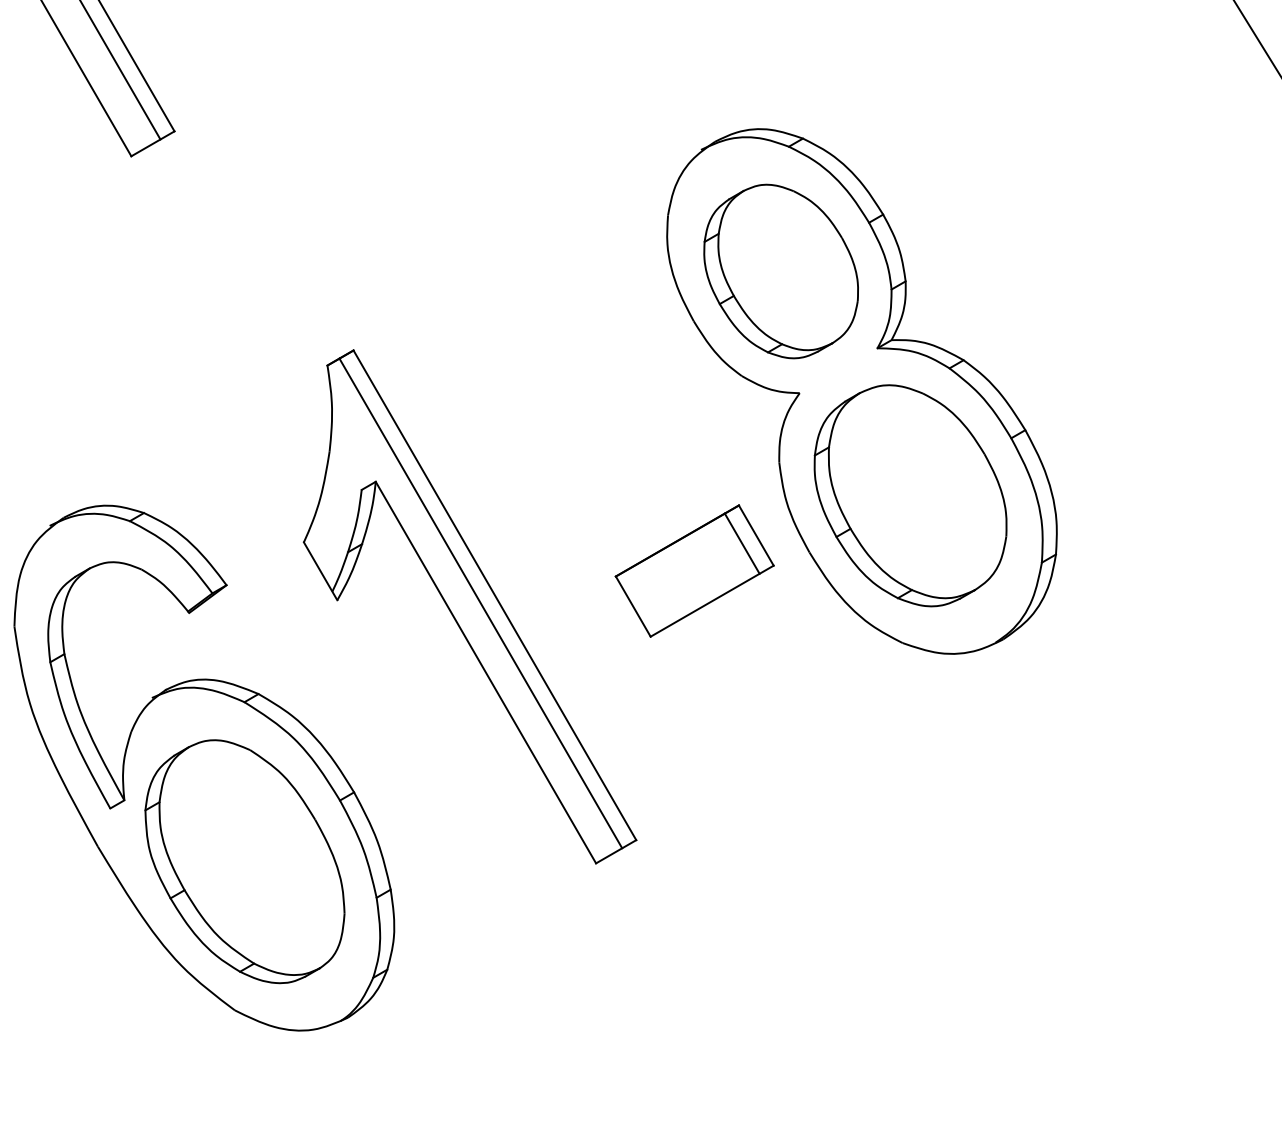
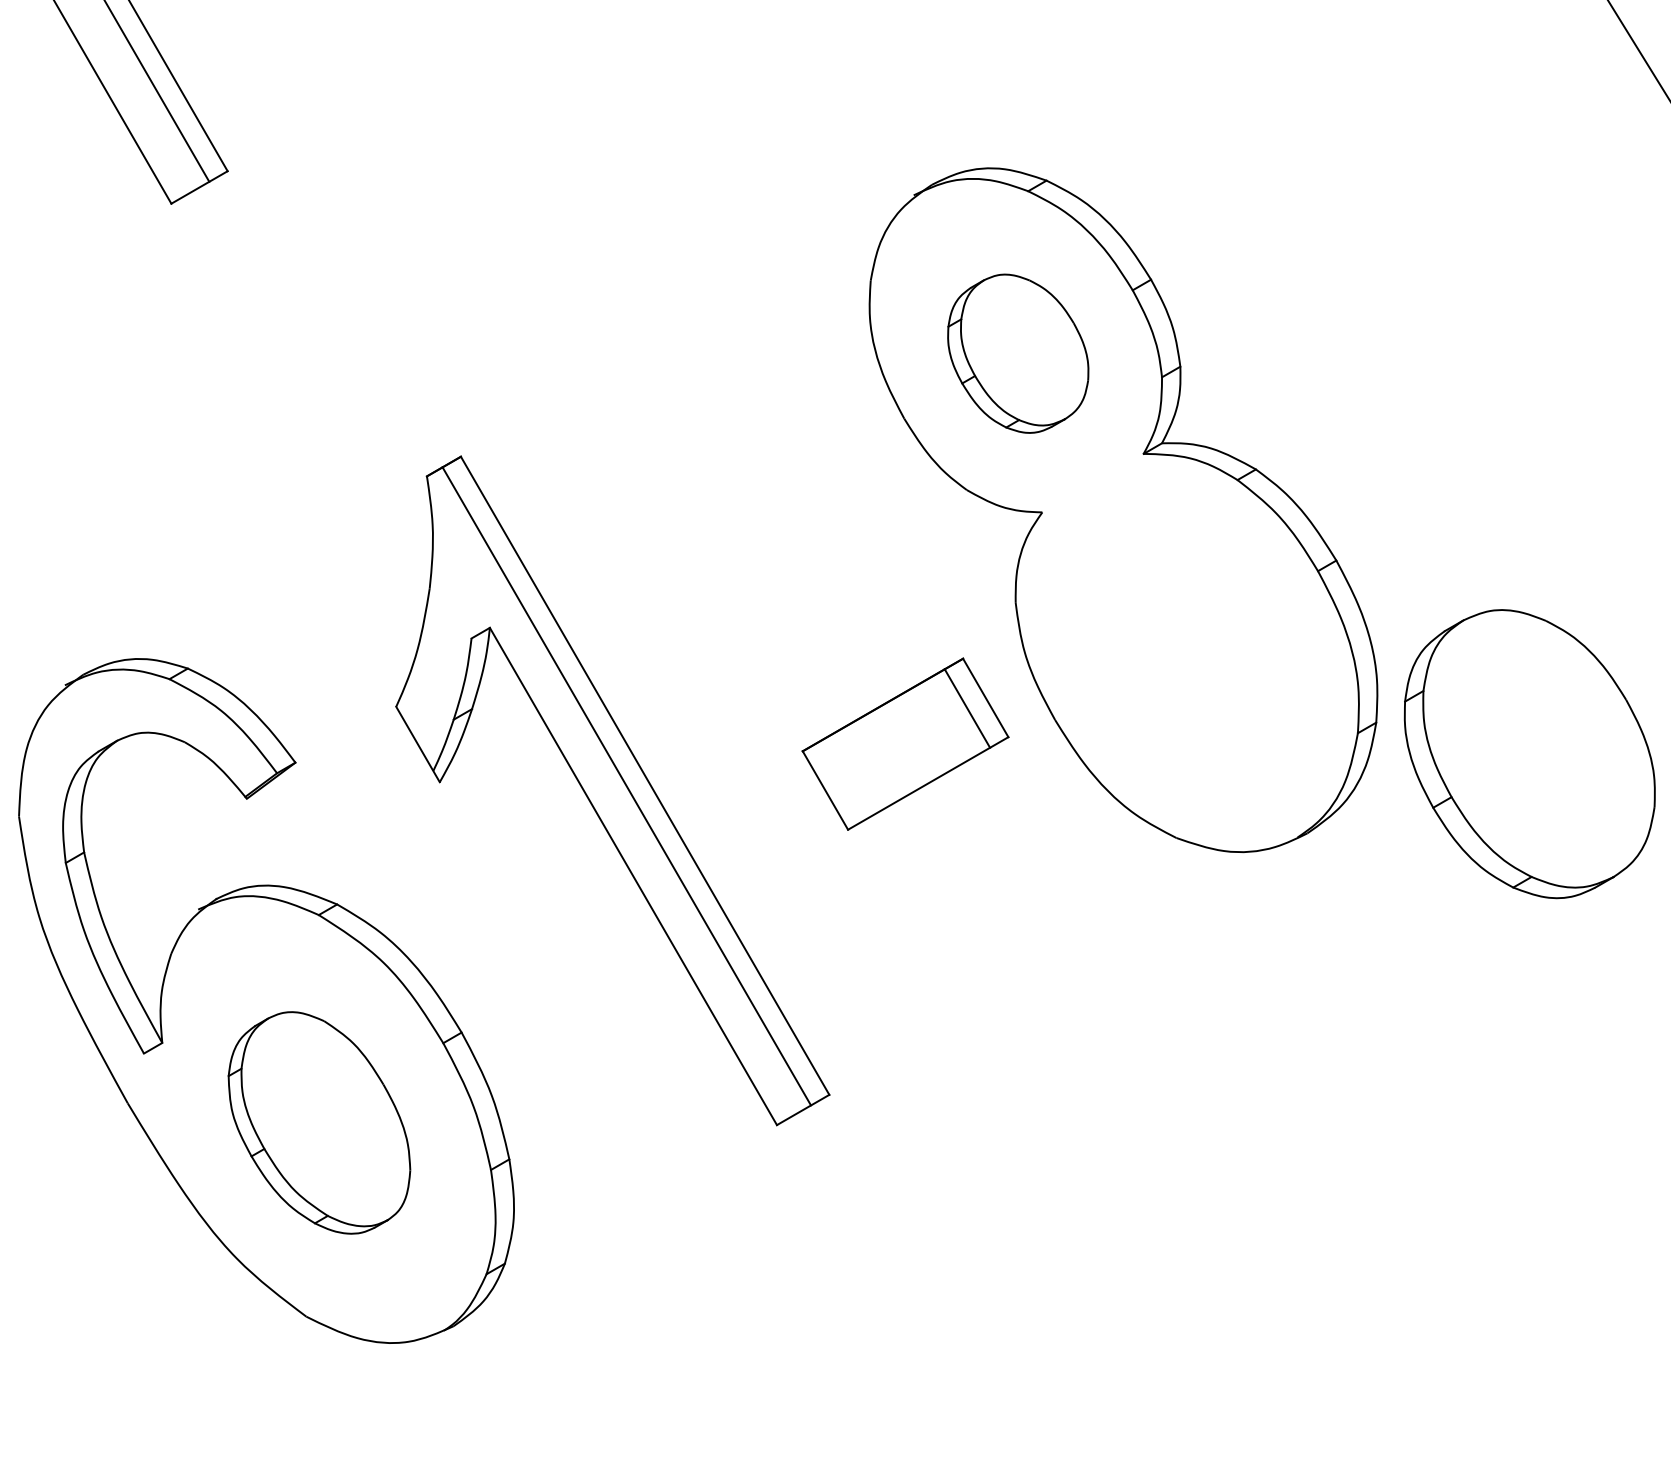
part: (781, 271) -> (1018, 353), size x0.7
part: (910, 496) -> (1529, 754), moved
part: (245, 861) -> (319, 1122), size x0.7

